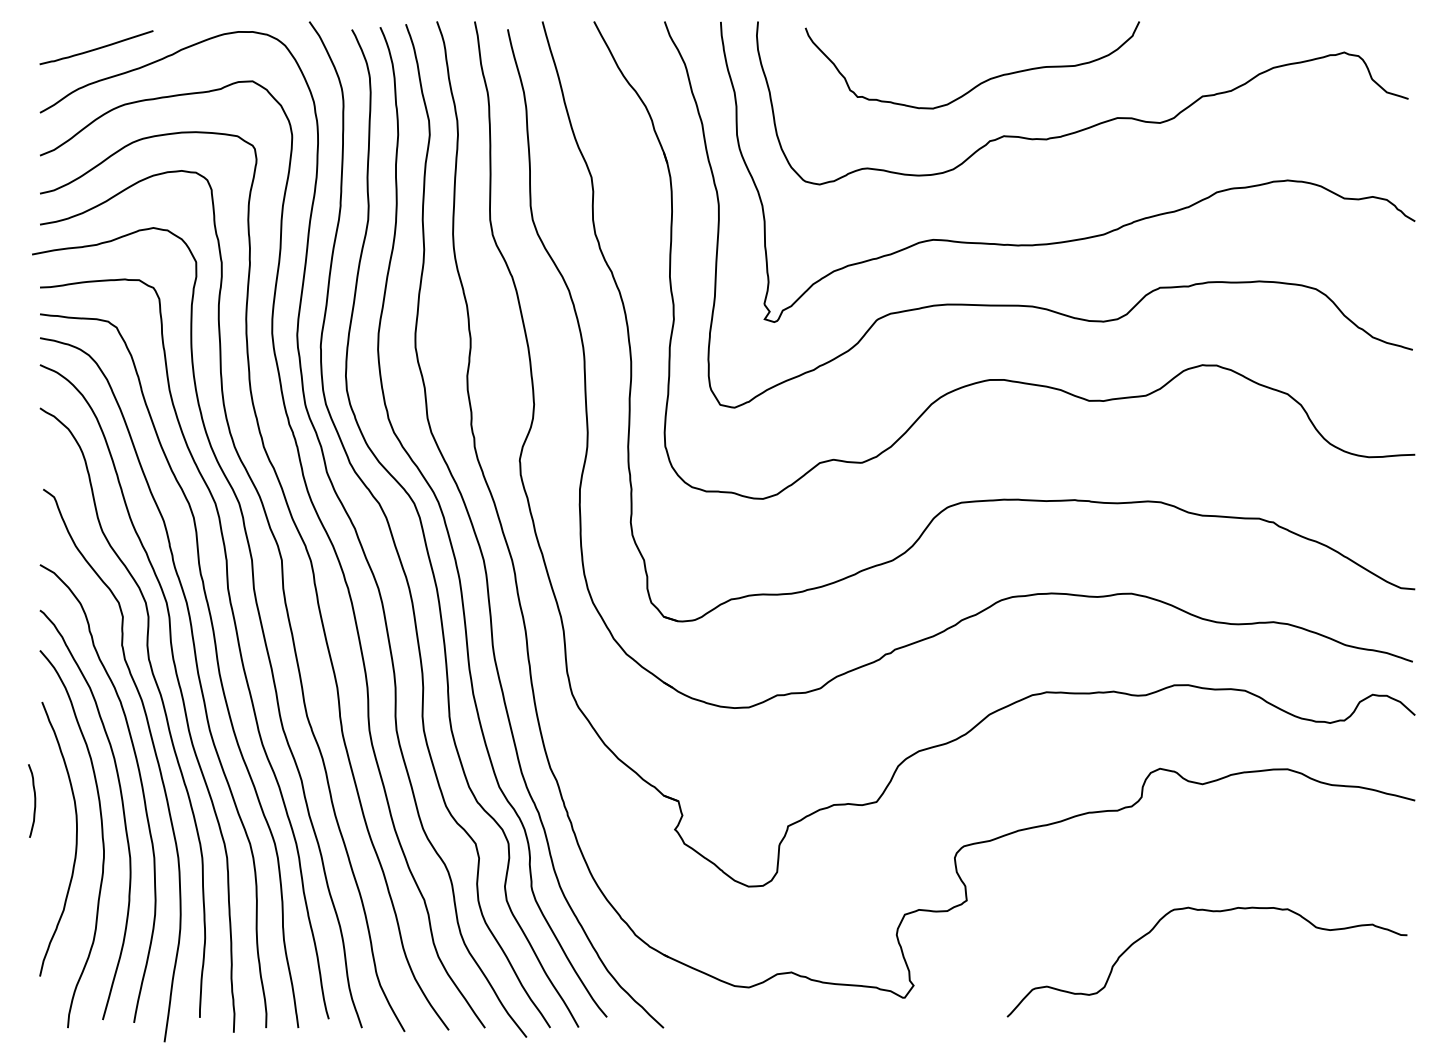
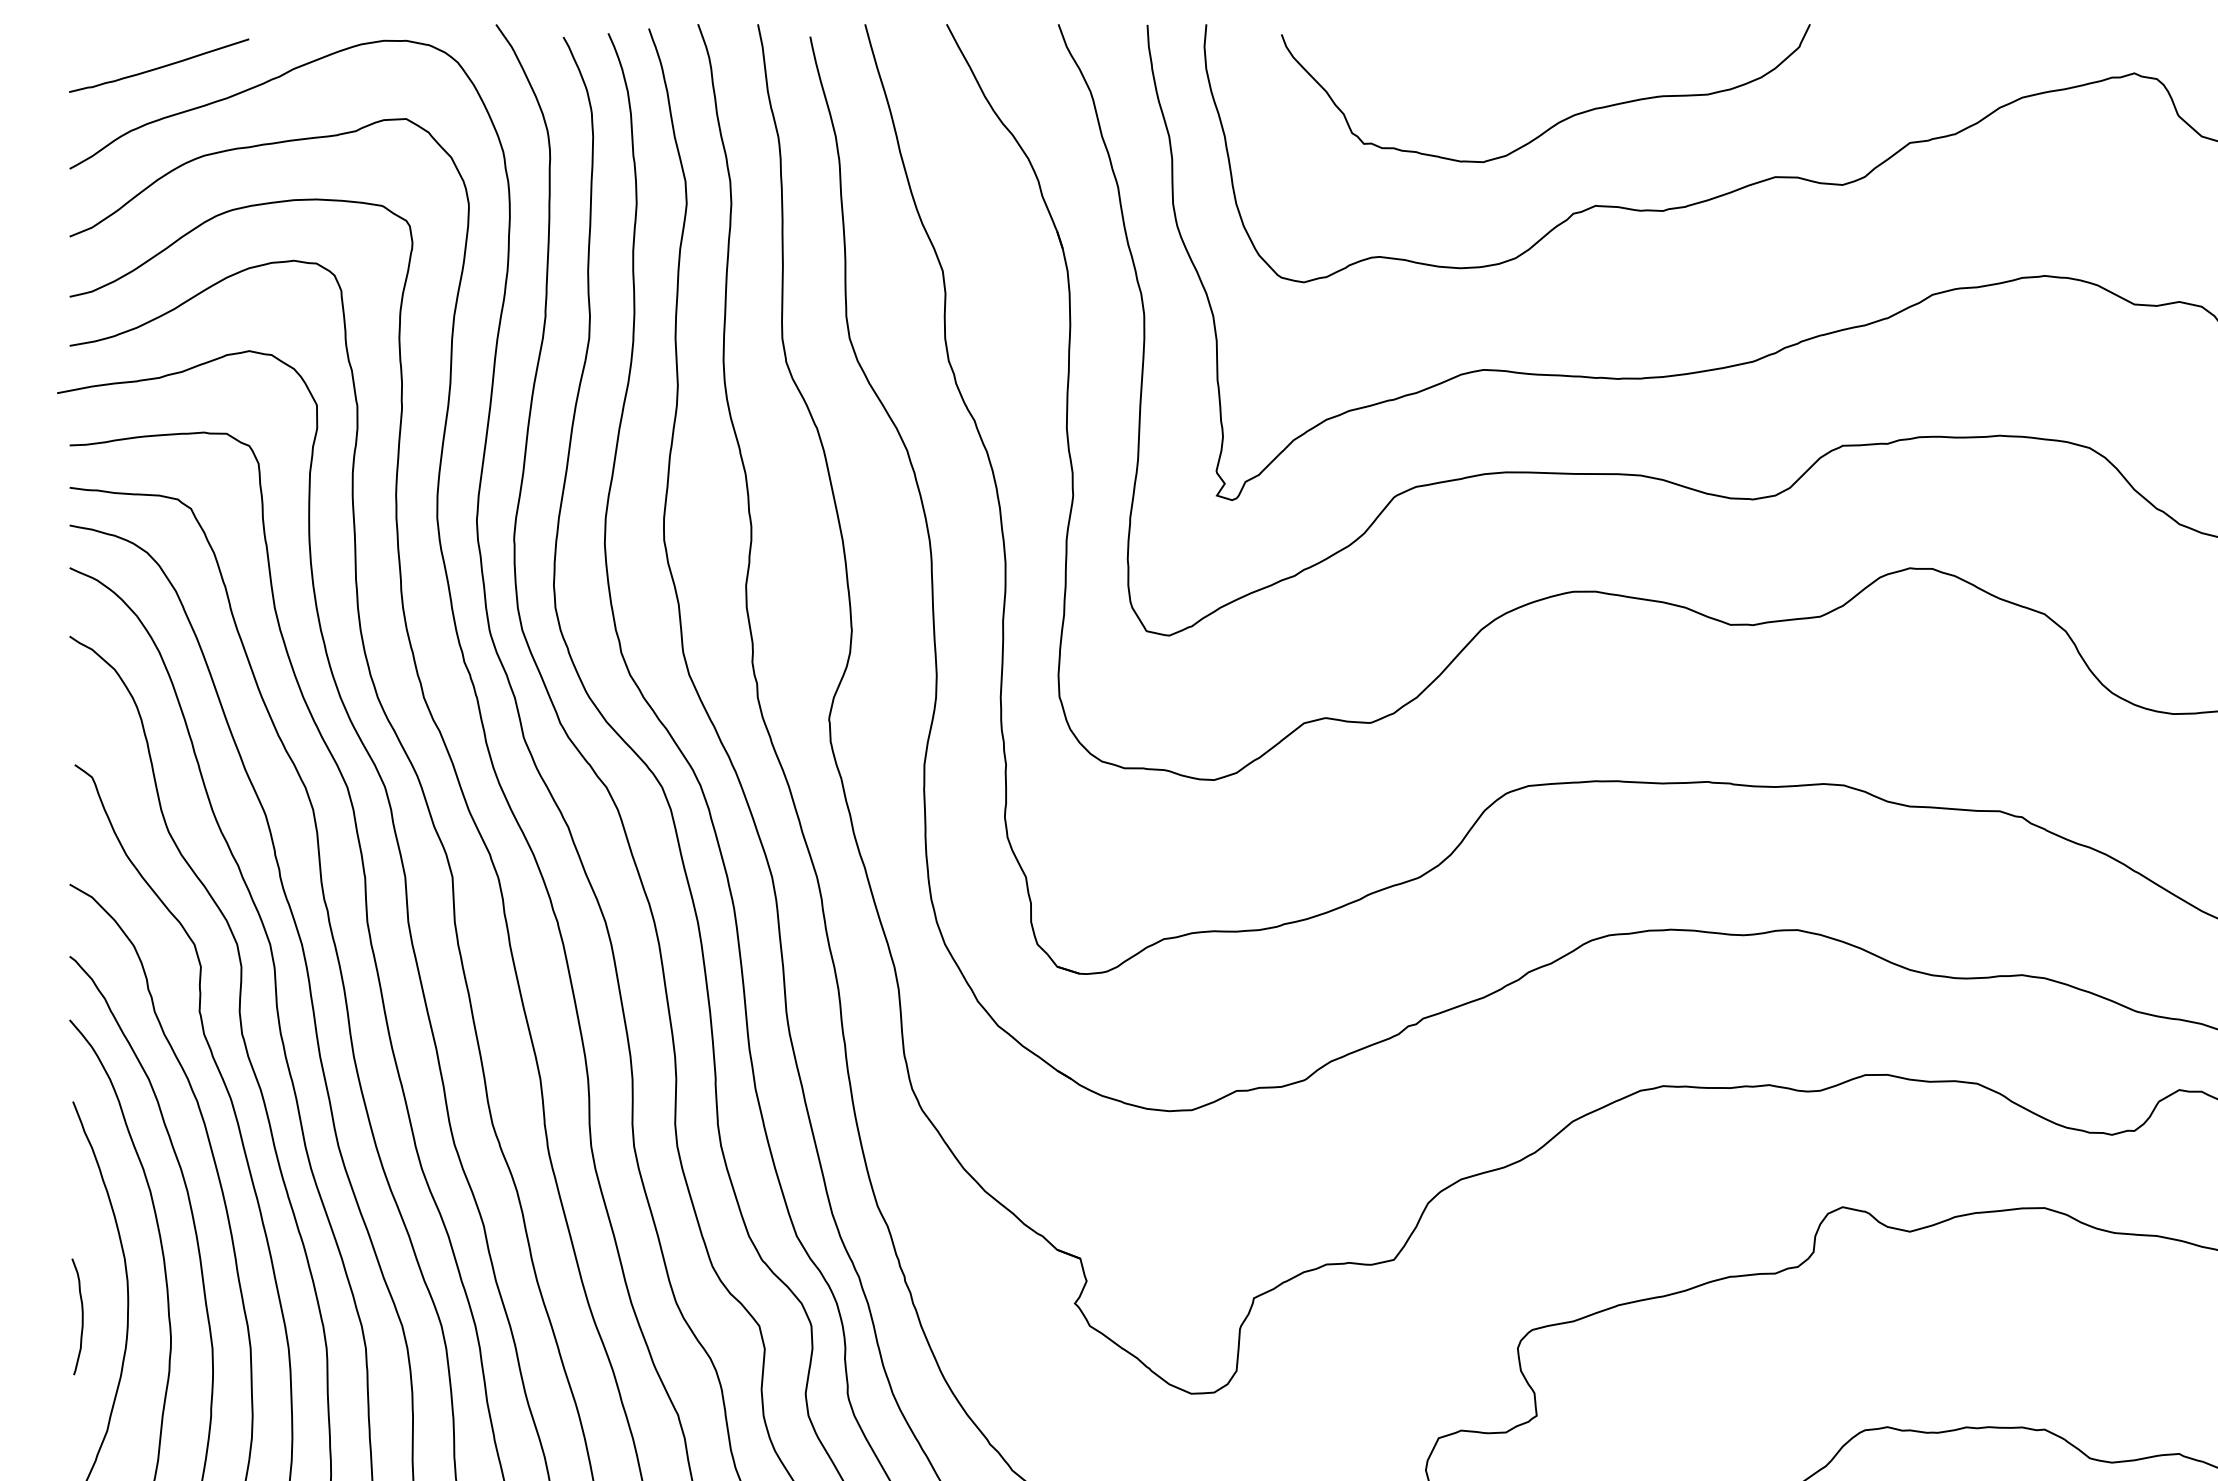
curve: (34, 800) -> (81, 1316), moved

